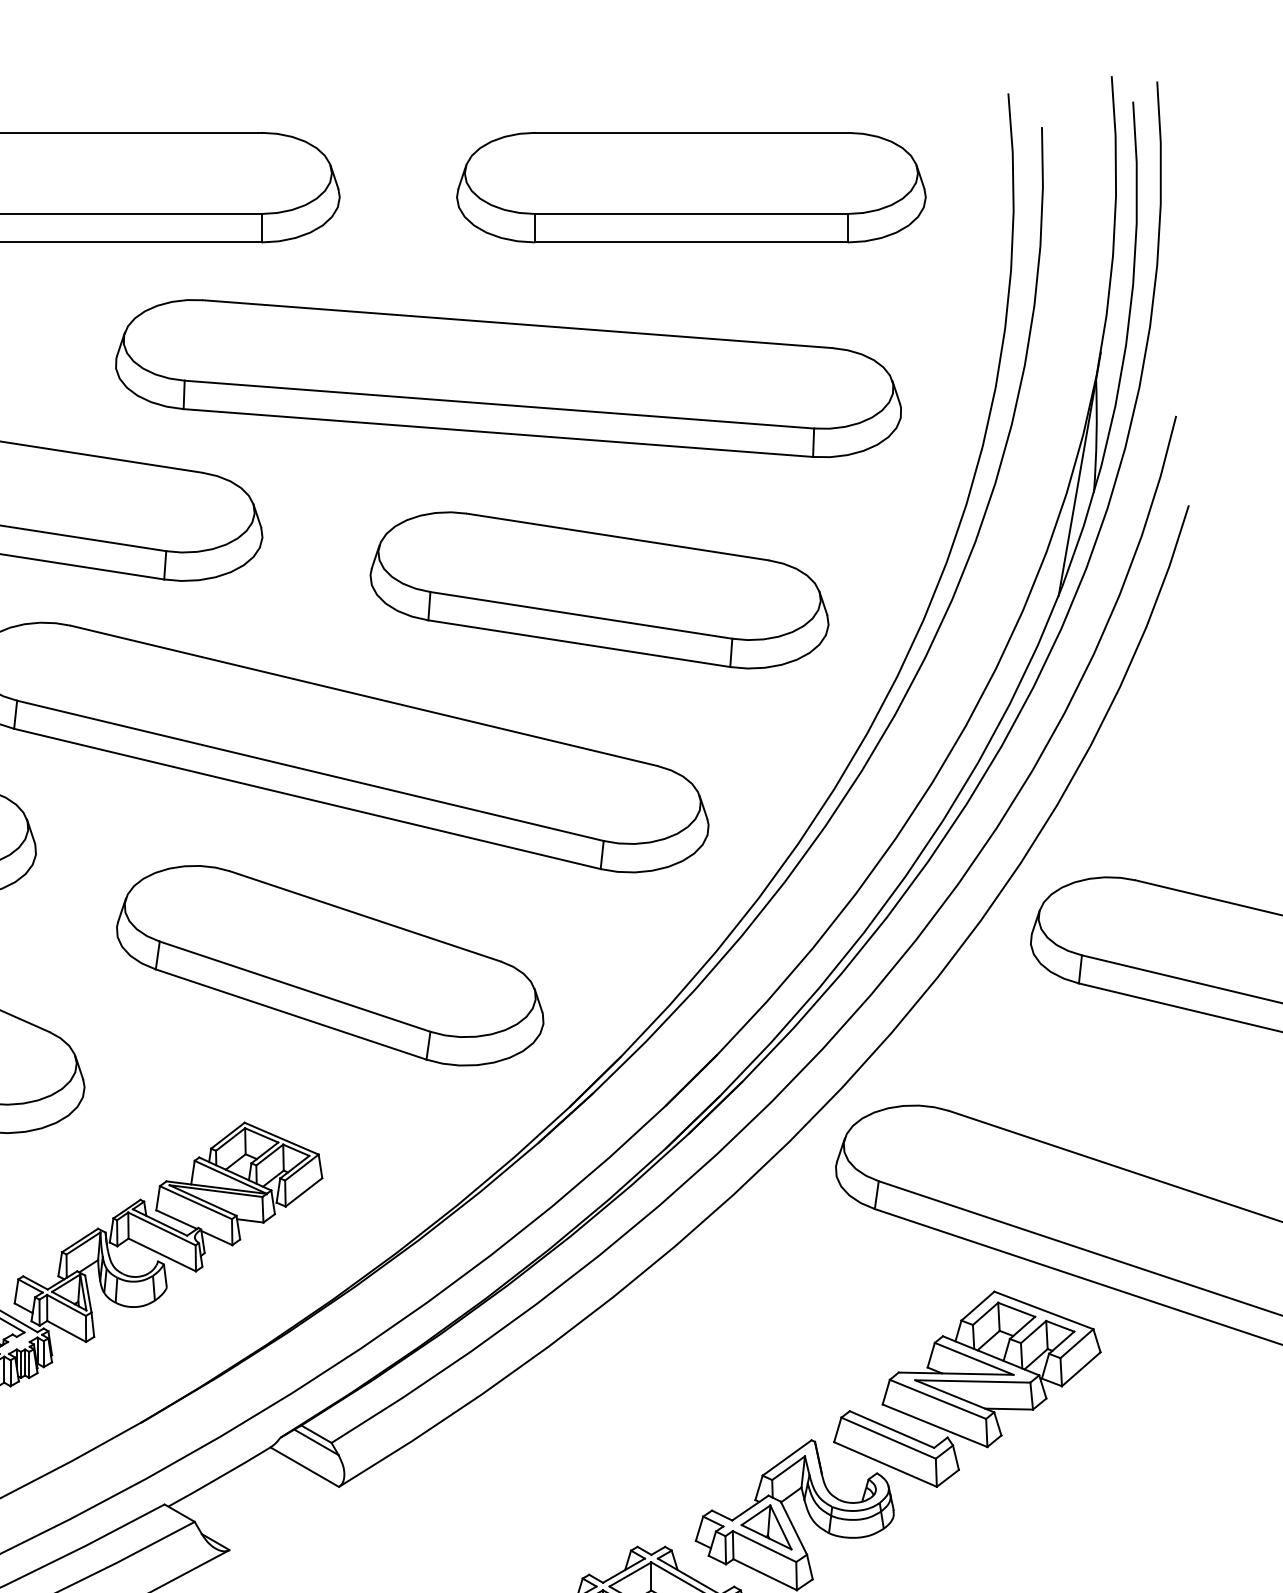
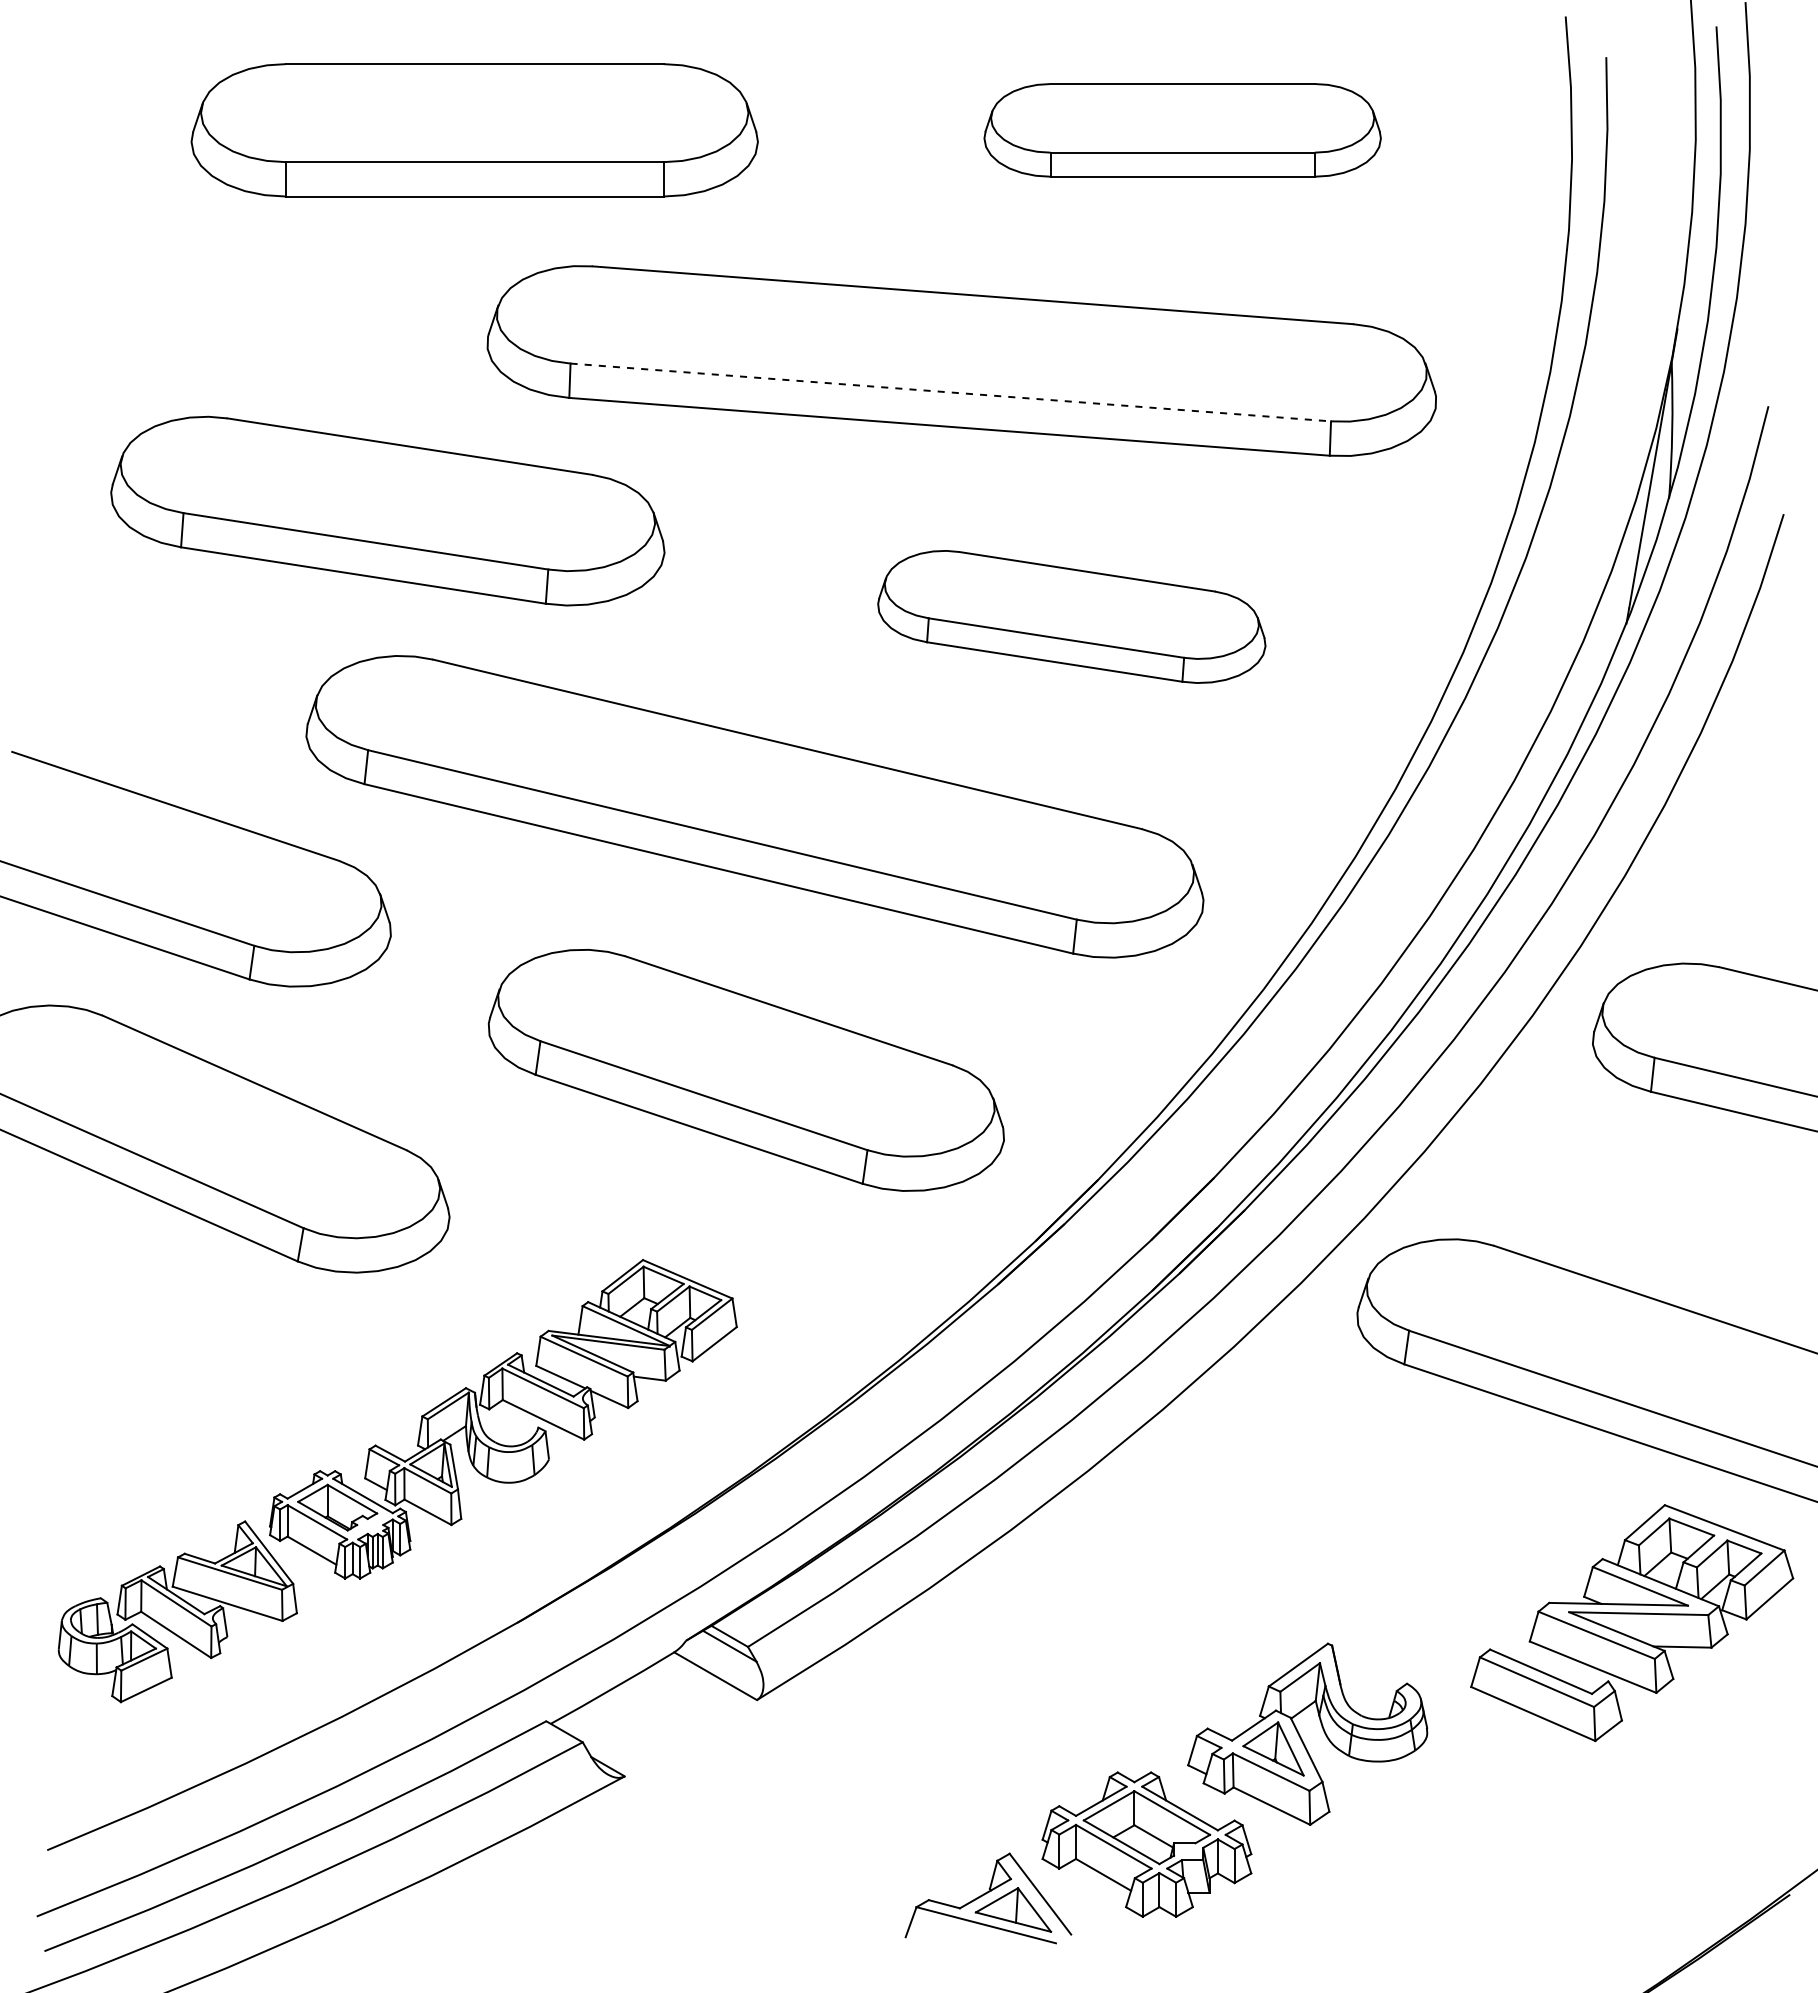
part: (691, 187) -> (1182, 130), size x0.7
line: (499, 404) -> (951, 392), solid -> dashed
part: (599, 590) -> (1071, 616), size x0.7
part: (967, 1389) -> (1632, 1623), moved

